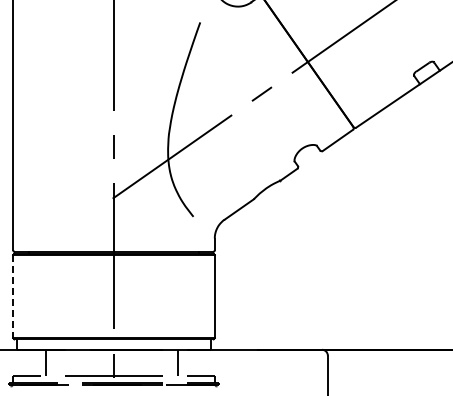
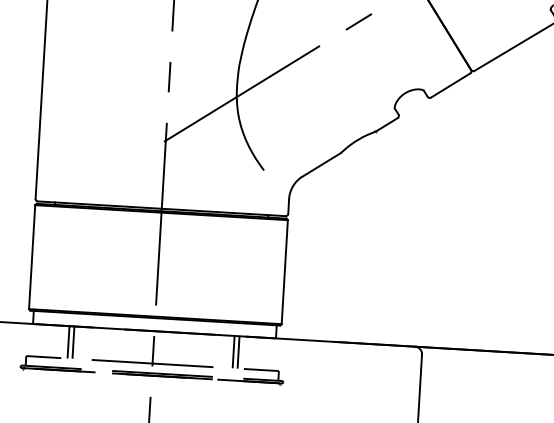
line: (13, 297) -> (32, 258), dashed -> solid
line: (50, 362) -> (73, 342), added
line: (181, 362) -> (238, 352), added

